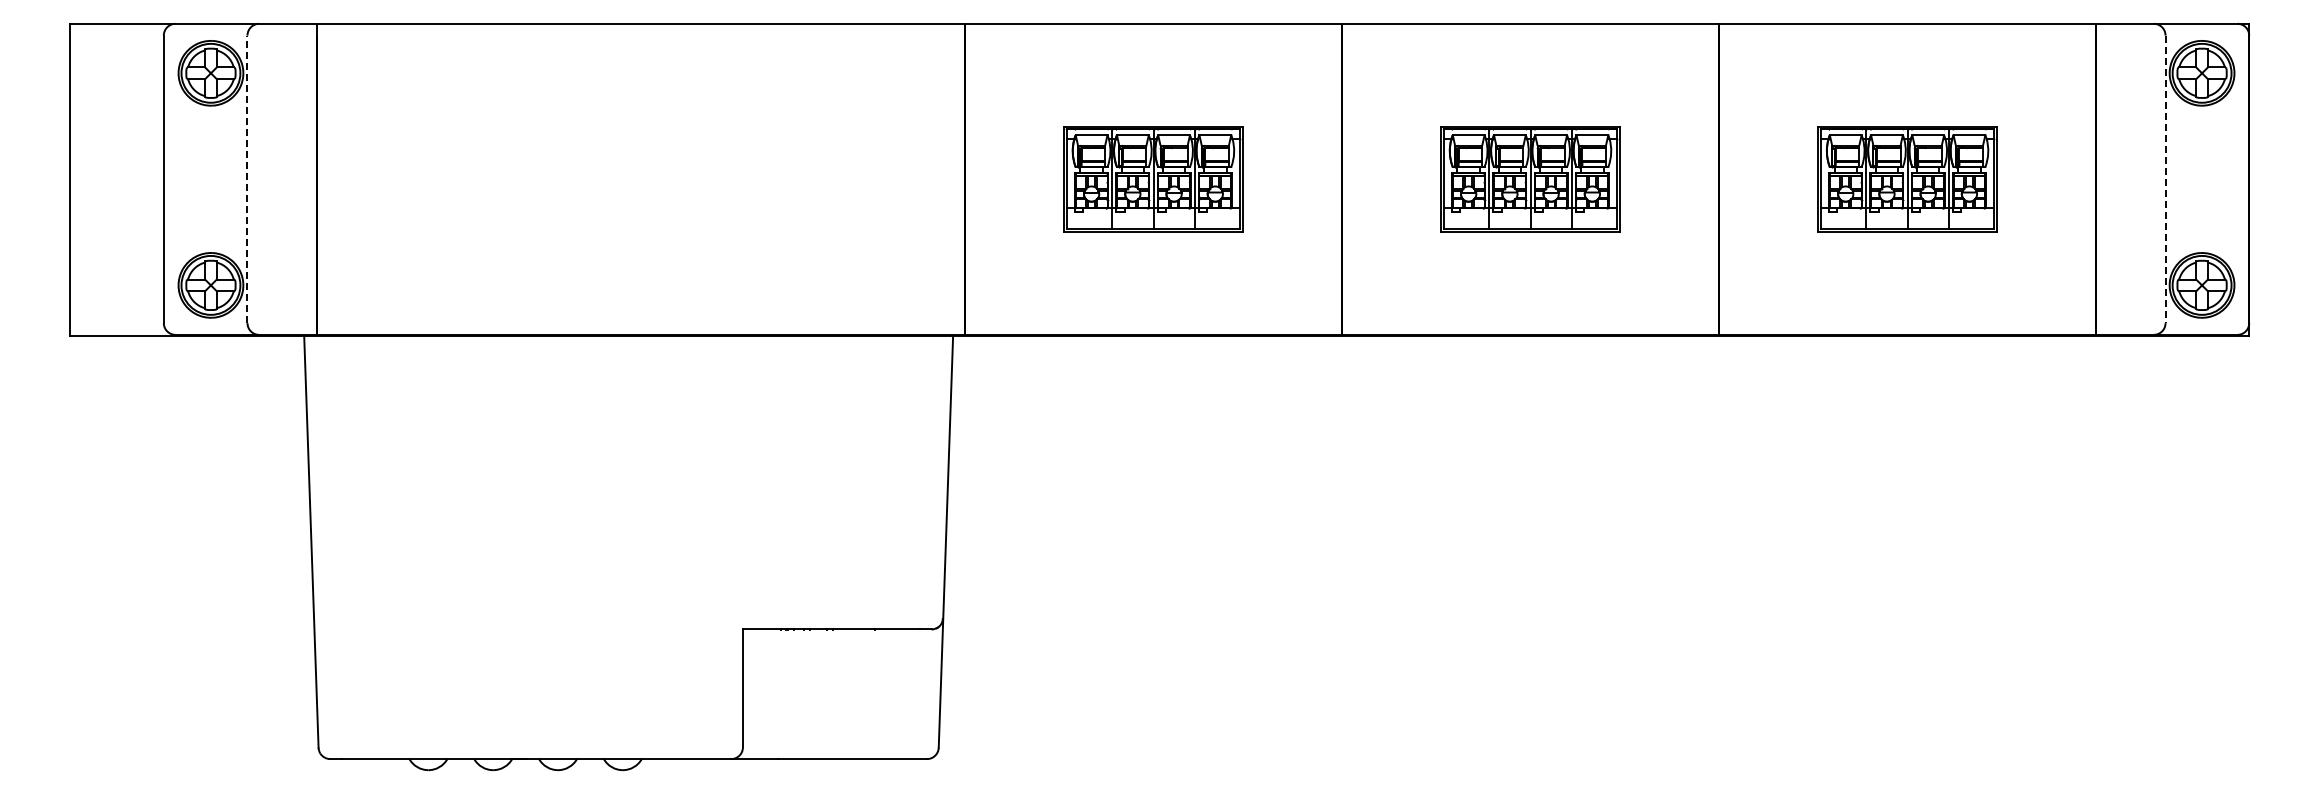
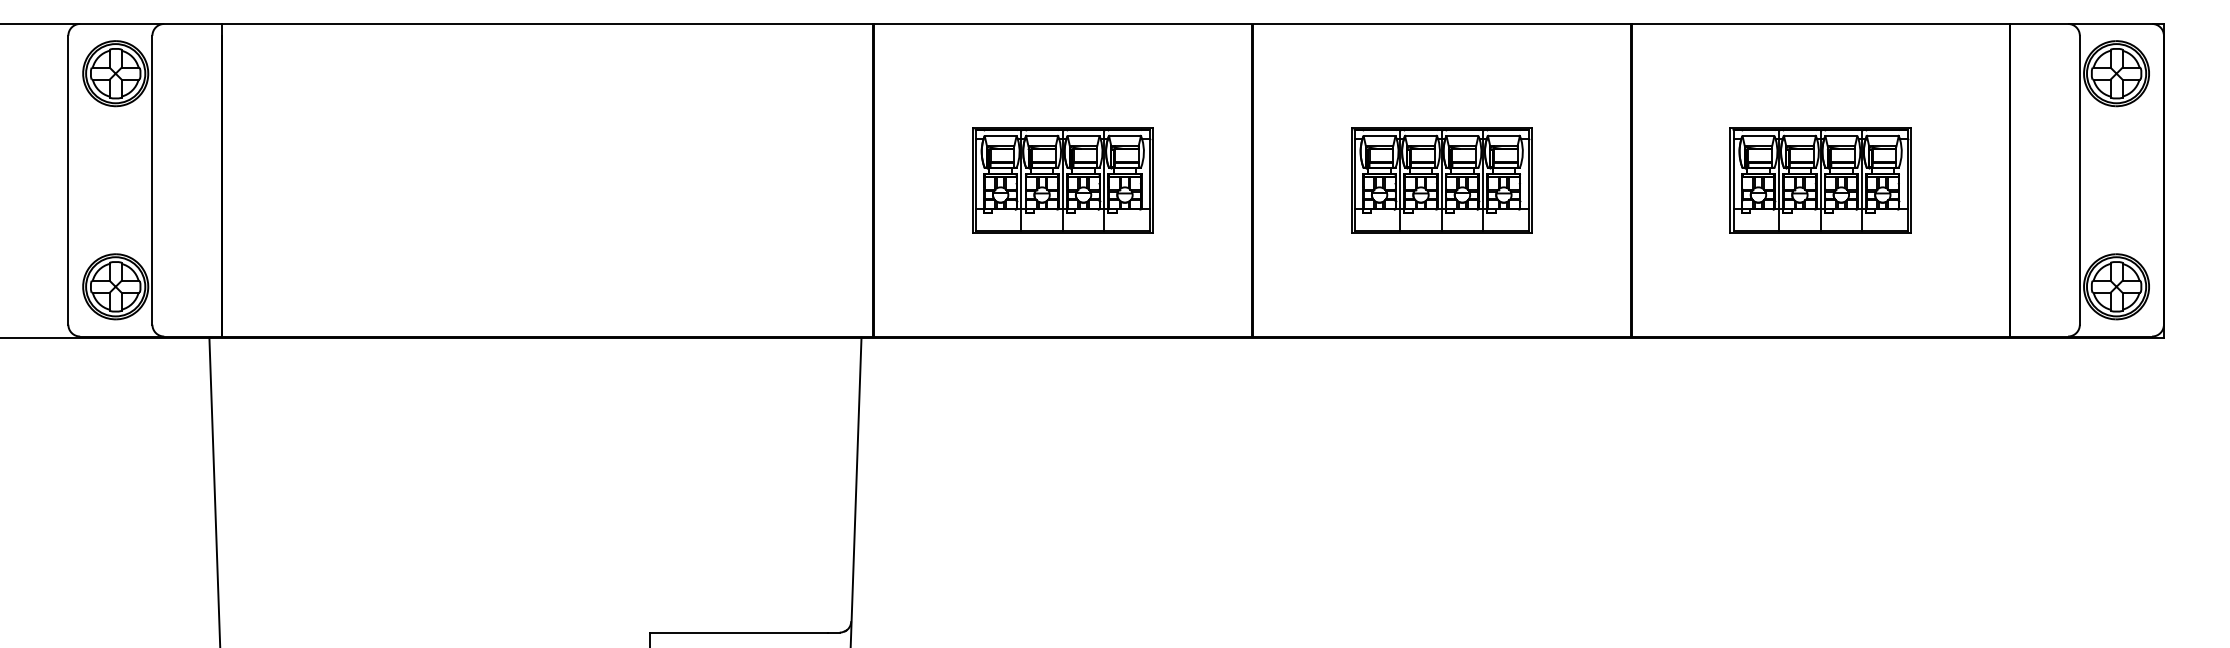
line: (247, 179) -> (152, 180), dashed -> solid
line: (2165, 179) -> (2079, 180), dashed -> solid

